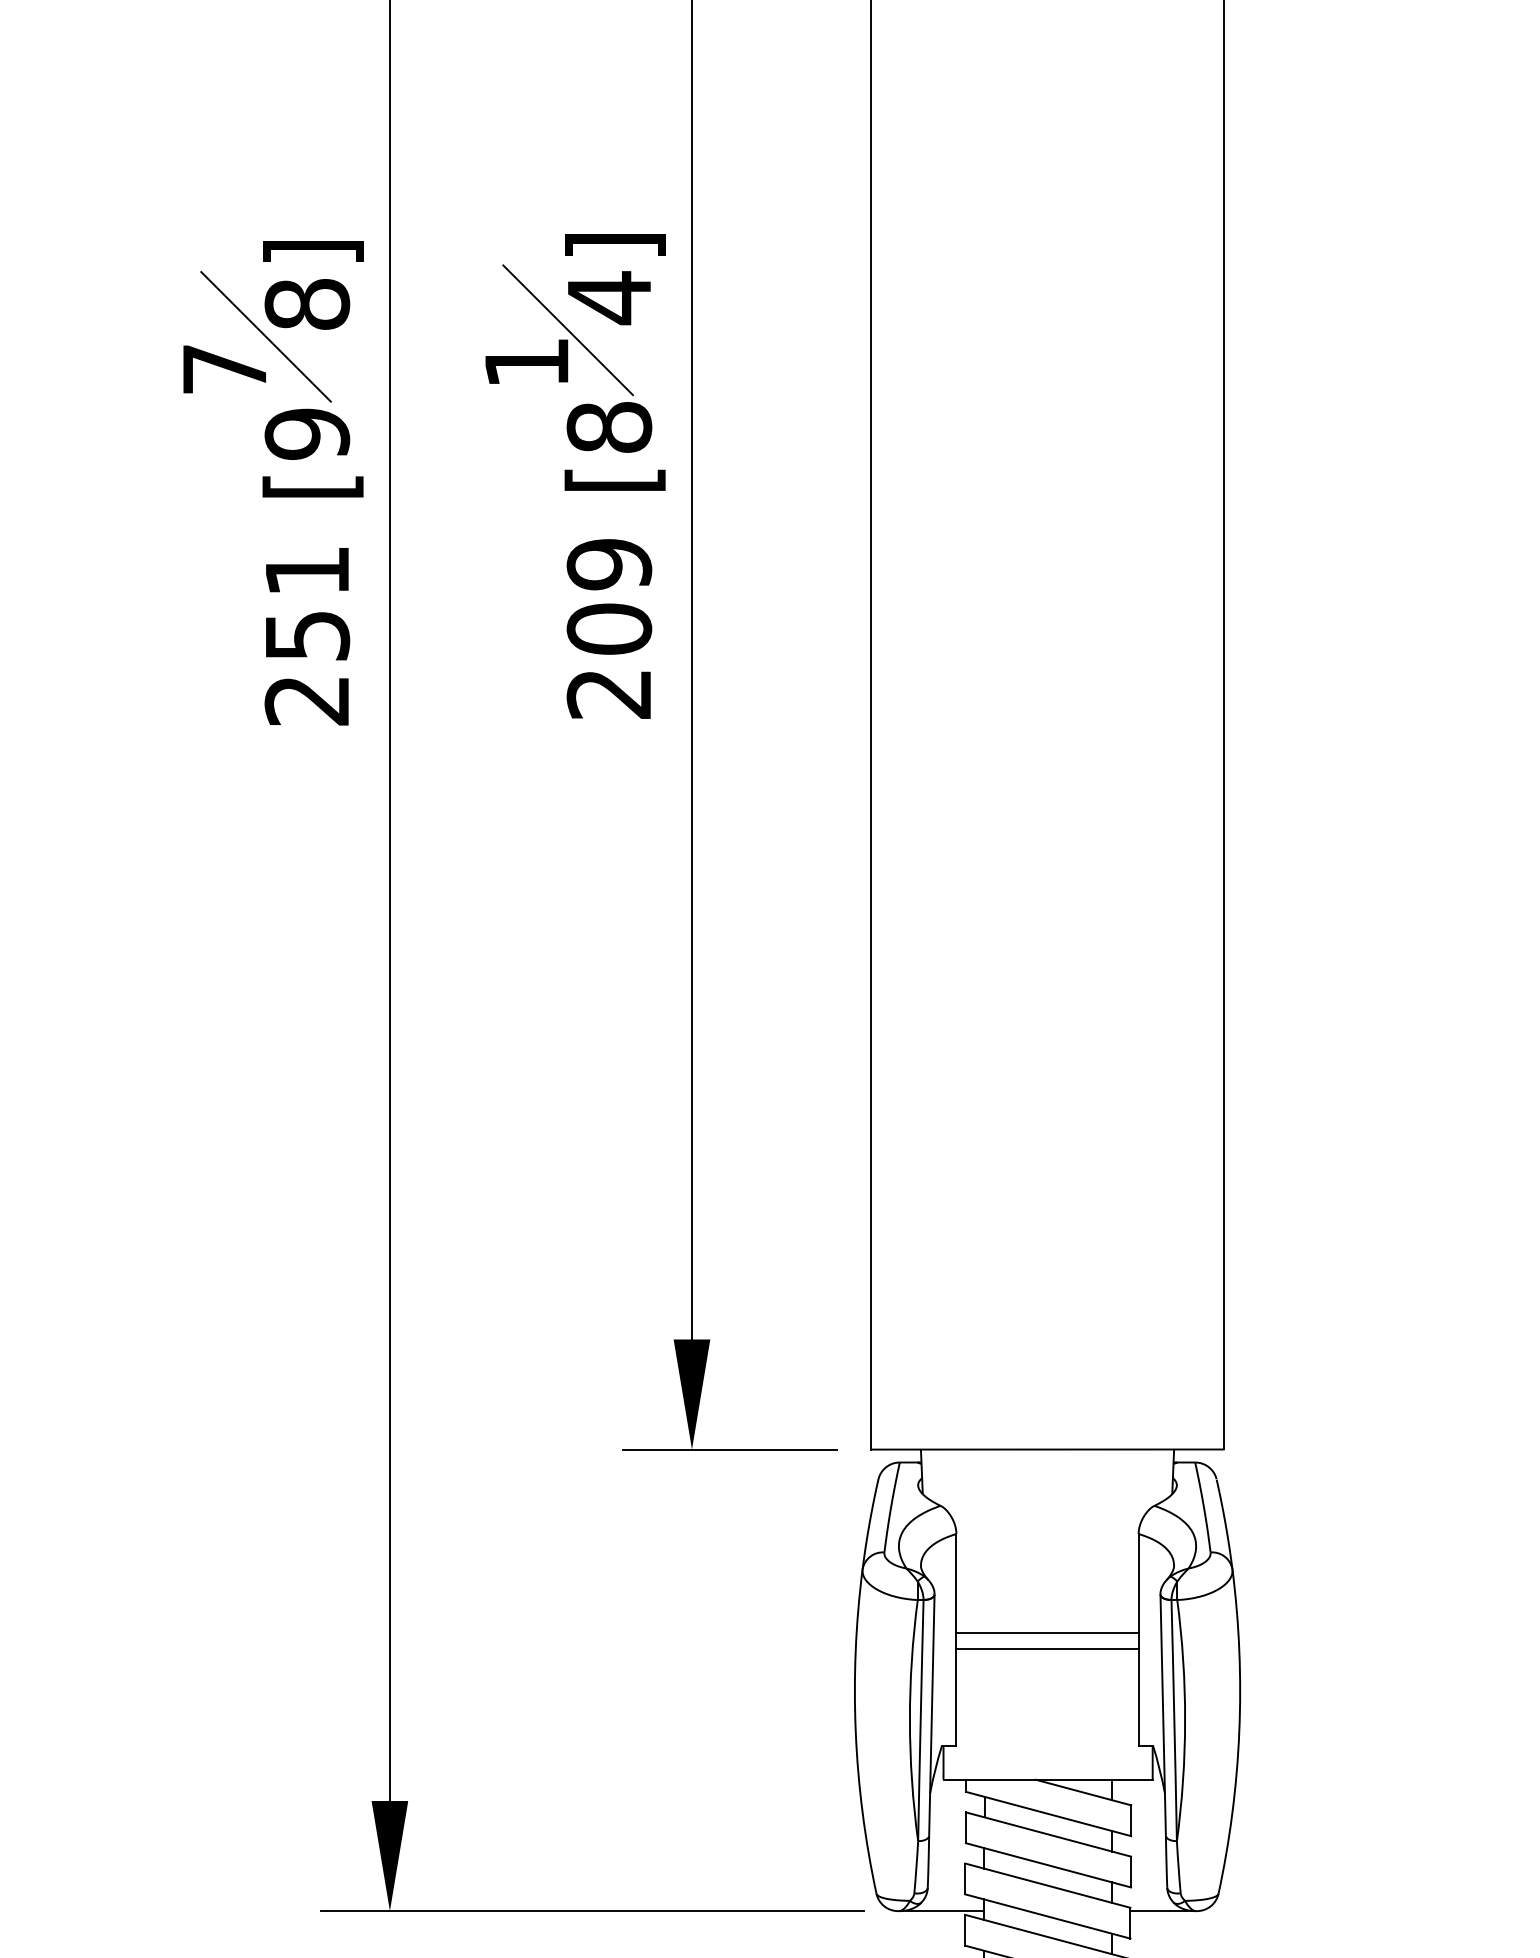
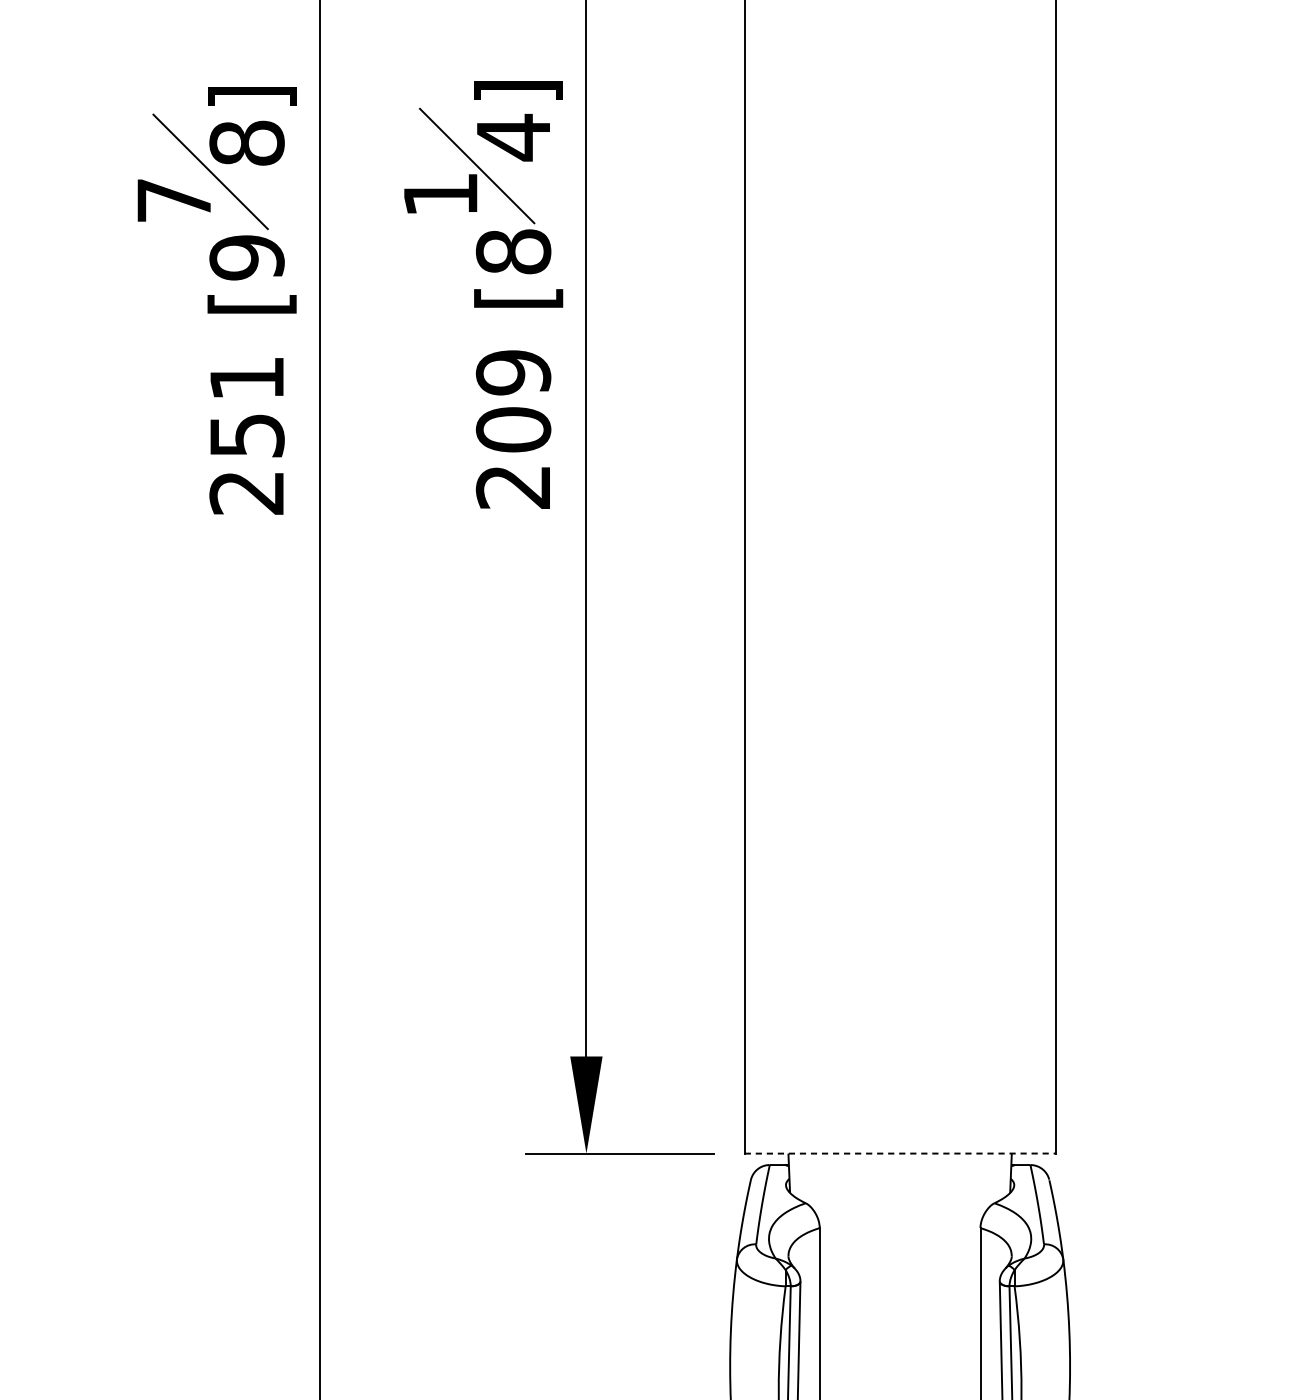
line: (1048, 1449) -> (900, 1153), solid -> dashed
line: (1047, 1632) -> (900, 1315), removed
line: (1047, 1649) -> (900, 1330), removed

